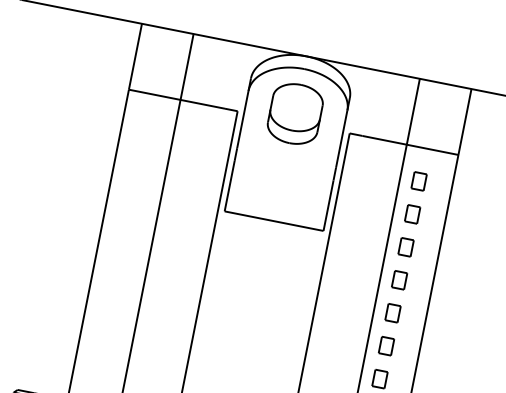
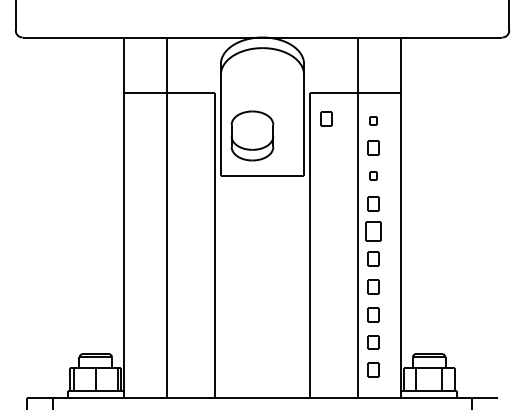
part: (295, 113) -> (252, 135), moved
part: (363, 167) -> (326, 118), added
part: (419, 181) -> (373, 120), size x0.6
part: (406, 246) -> (373, 175), size x0.6
part: (393, 313) -> (373, 231), size x1.4

